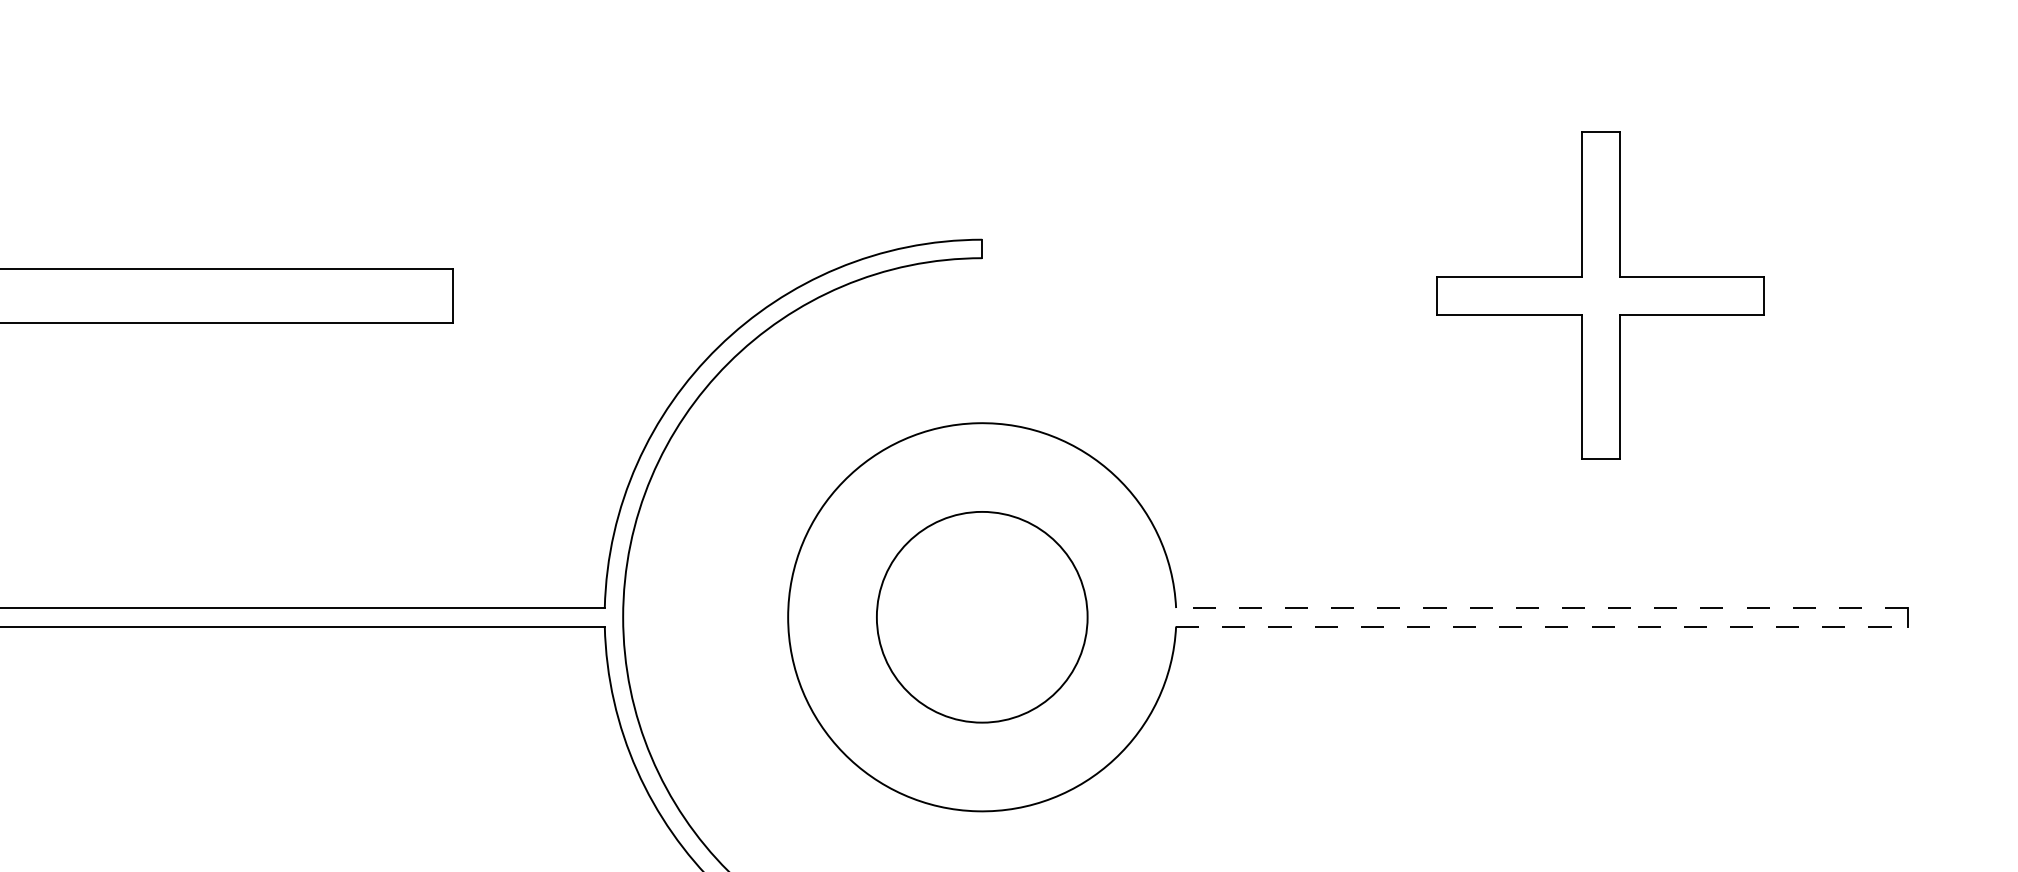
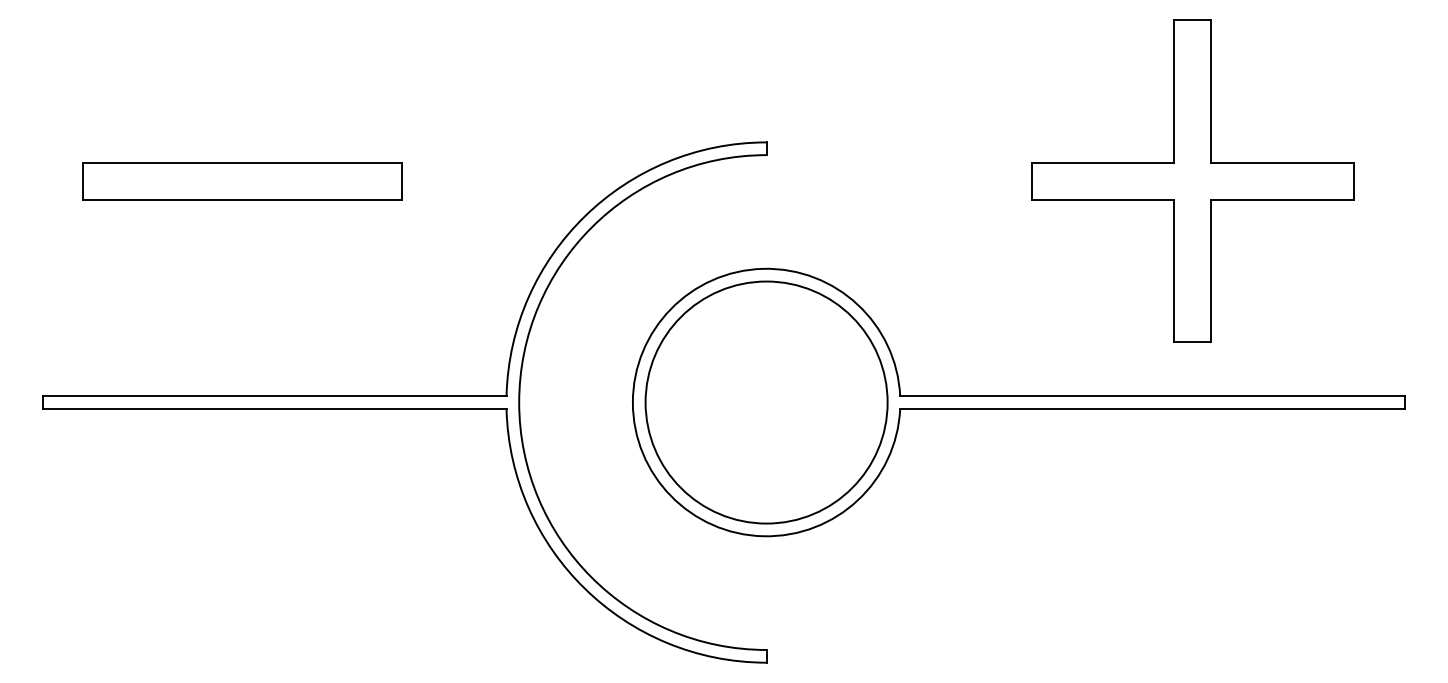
part: (1600, 295) -> (1192, 180), size x1.43
line: (1540, 608) -> (1151, 396), dashed -> solid
circle: (982, 617) -> (766, 402), size x1.67
line: (1542, 625) -> (1152, 408), dashed -> solid

